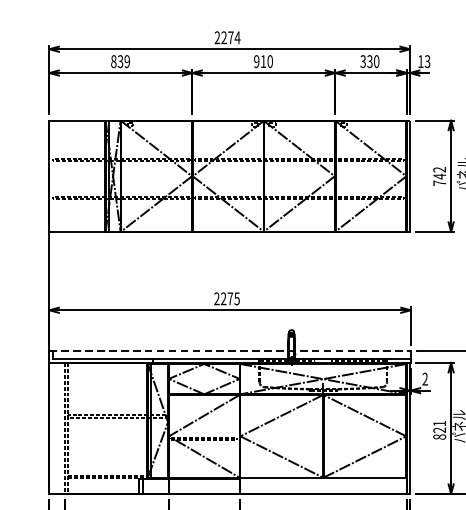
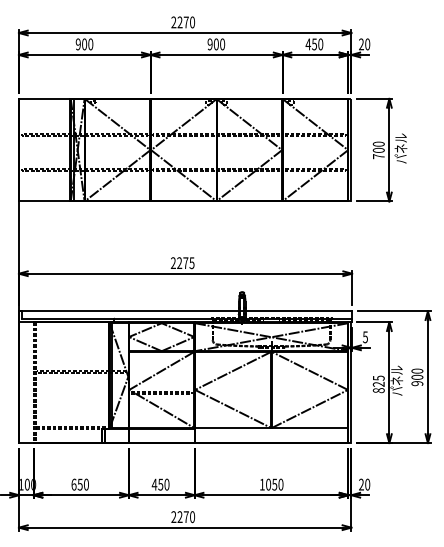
text: (237, 37) -> (192, 22), 2274 -> 2270
text: (120, 61) -> (84, 44), 839 -> 900
text: (262, 61) -> (215, 44), 910 -> 900
text: (365, 61) -> (310, 44), 330 -> 450
text: (424, 61) -> (364, 44), 13 -> 20
text: (439, 173) -> (378, 147), 742 -> 700
line: (230, 351) -> (185, 311), dashed -> solid
text: (424, 379) -> (364, 337), 2 -> 5
text: (439, 422) -> (378, 377), 821 -> 825

